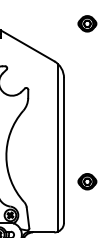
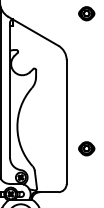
line: (57, 147) -> (61, 119), removed

